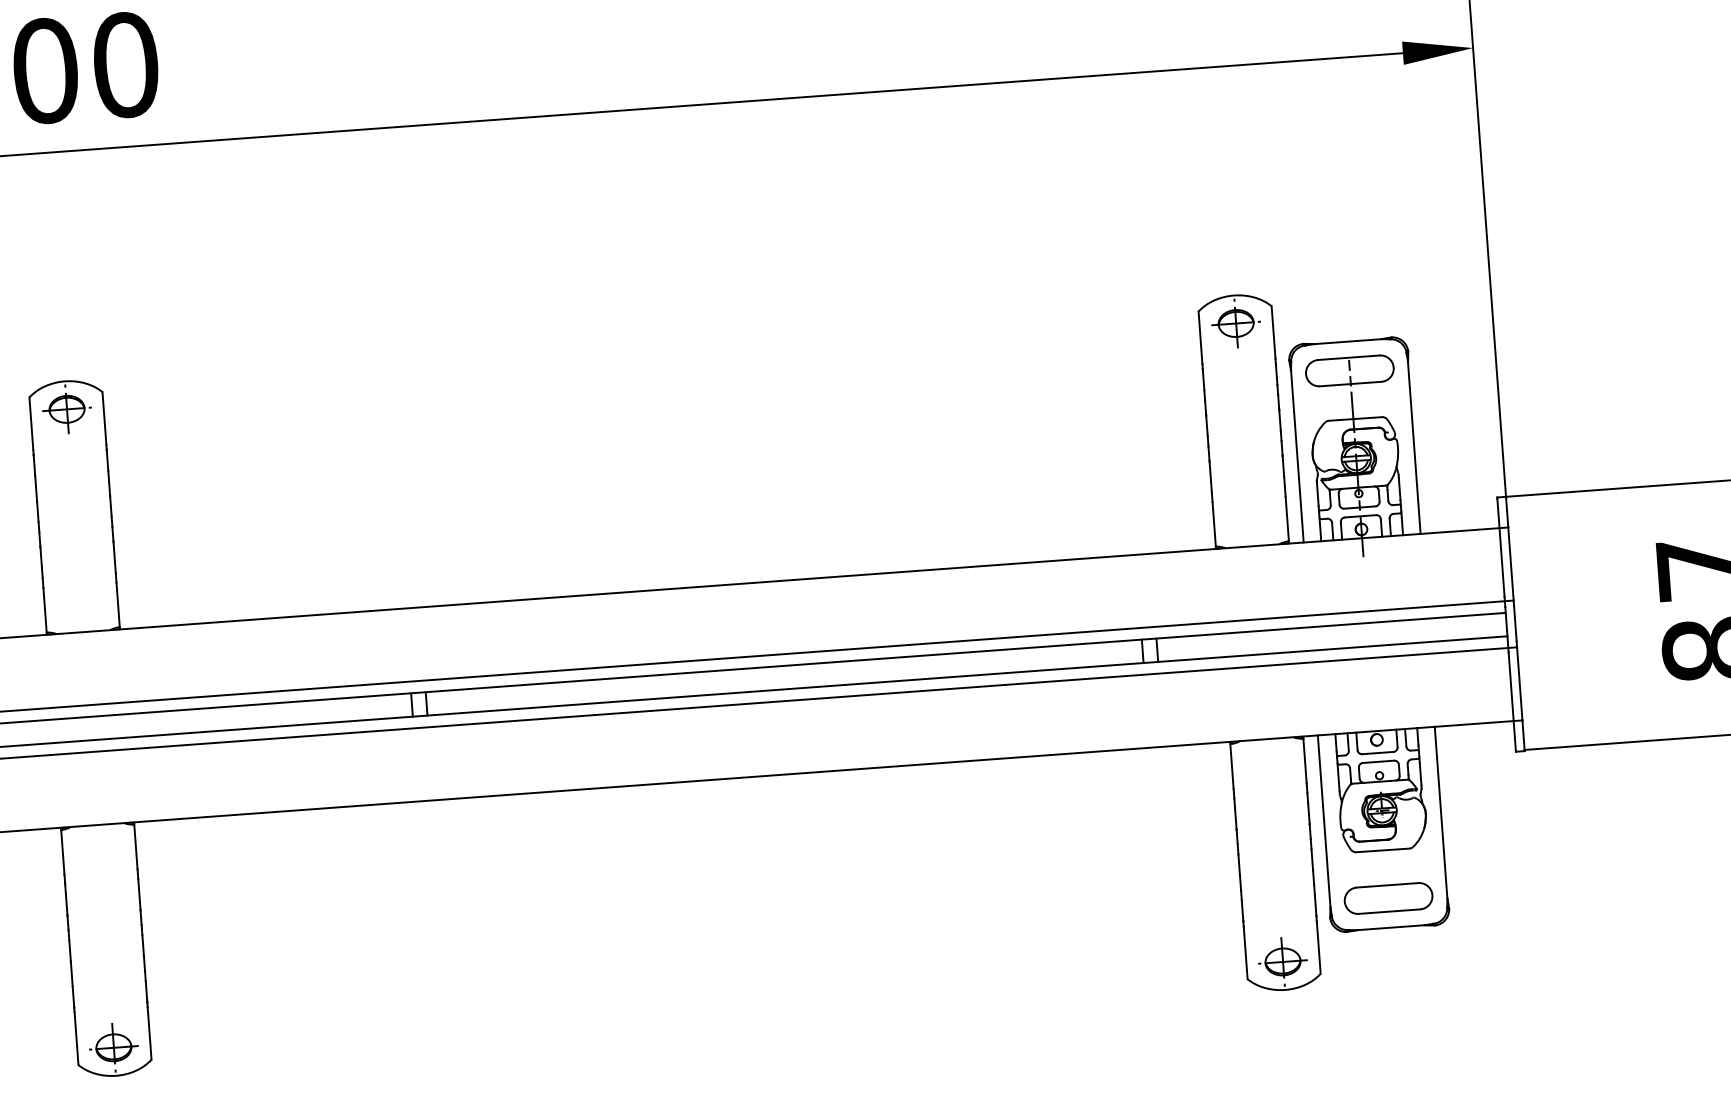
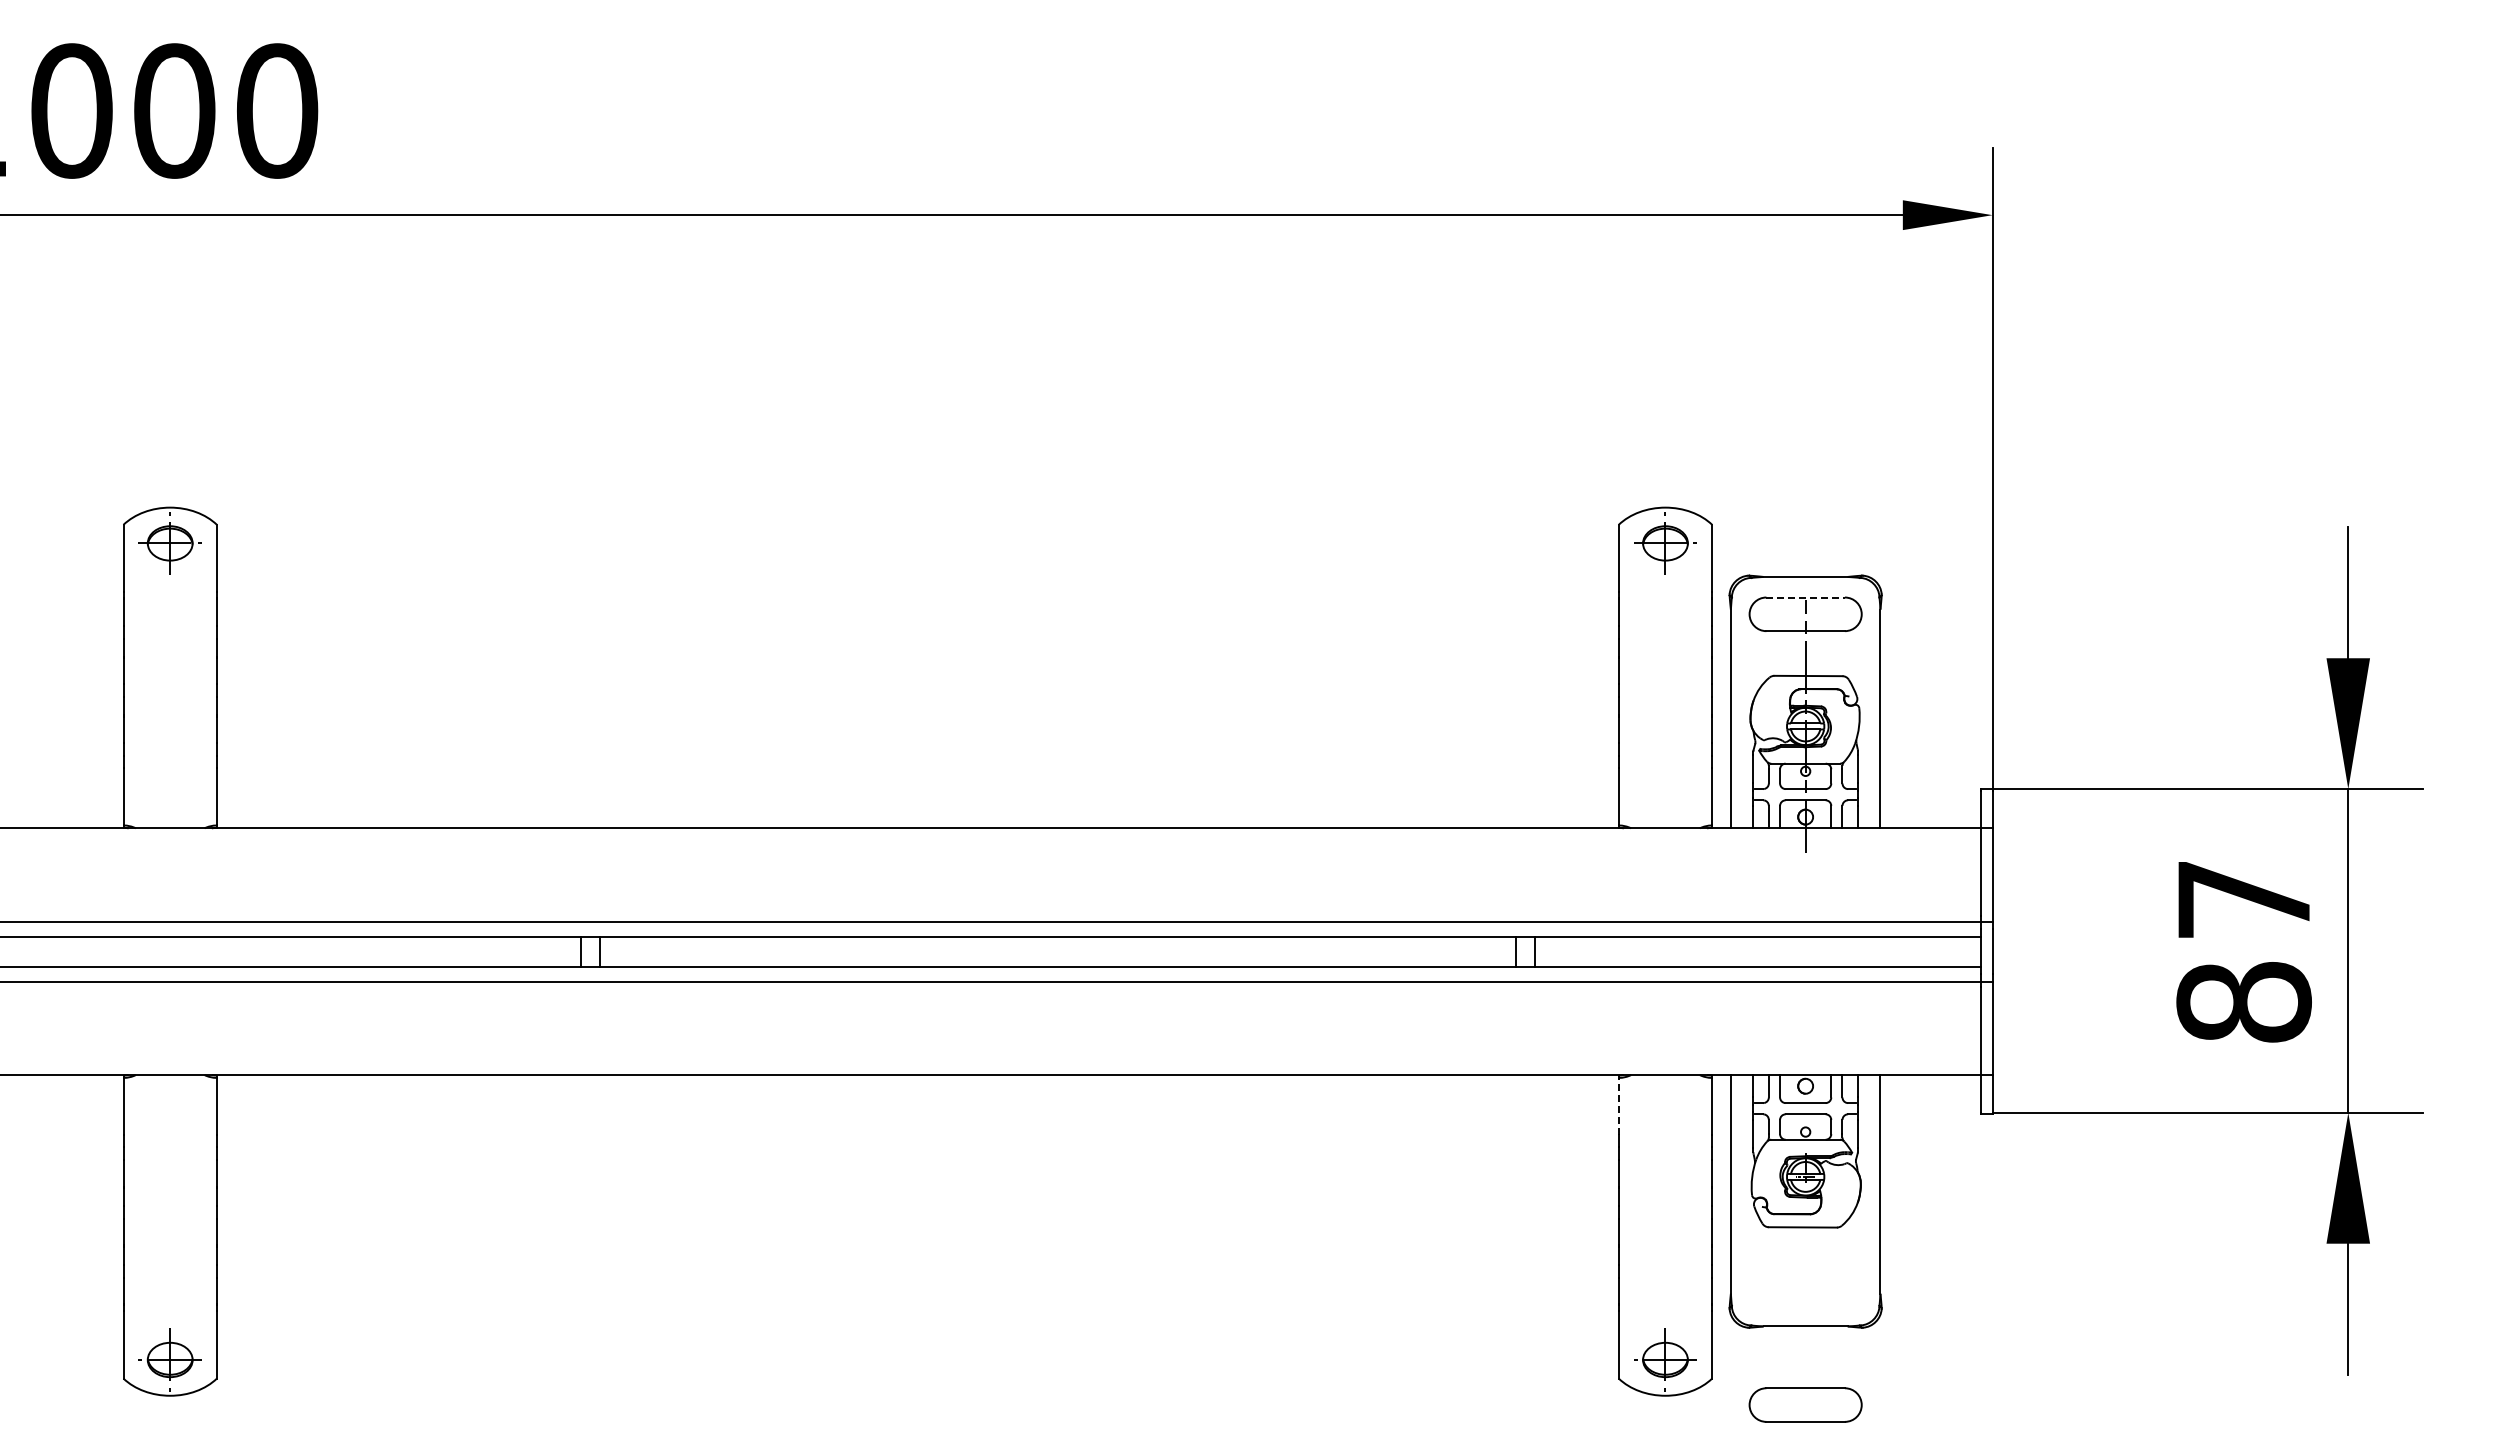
line: (1349, 357) -> (1806, 597), solid -> dashed
line: (1231, 766) -> (1618, 1106), solid -> dashed
part: (1388, 898) -> (1805, 1404), moved

